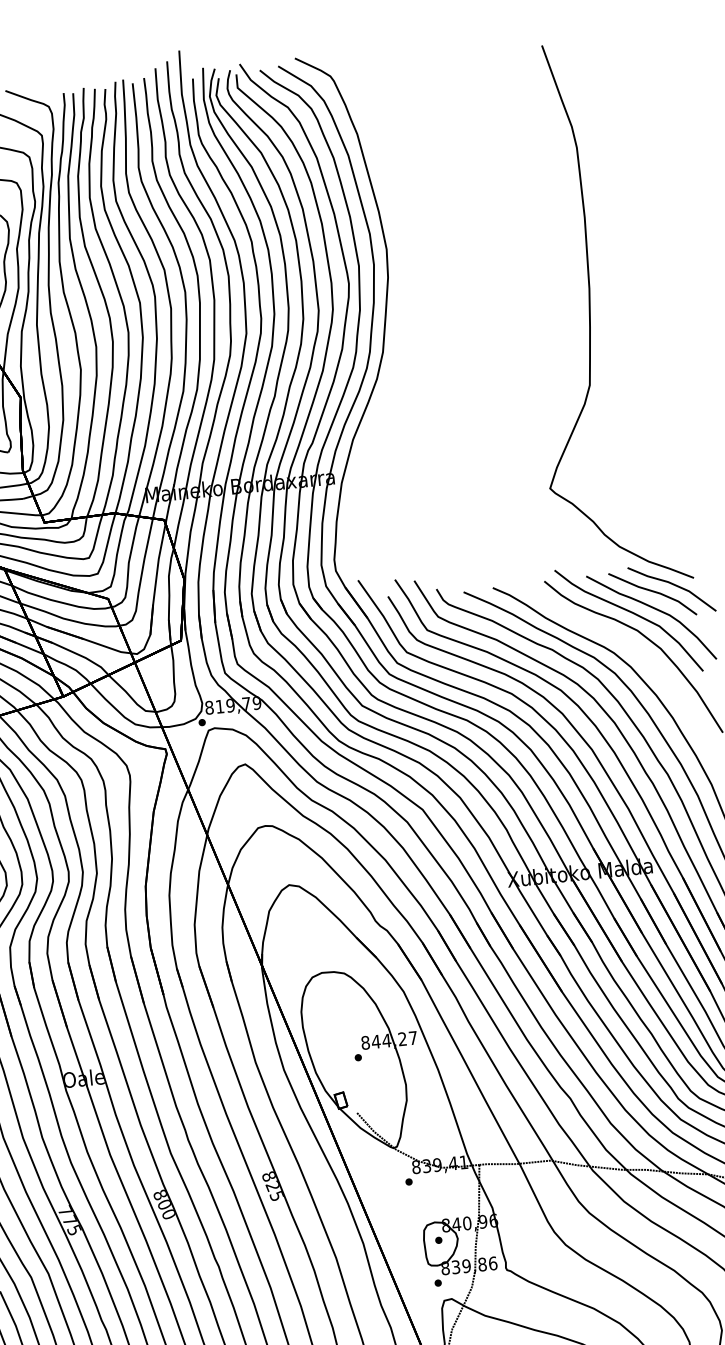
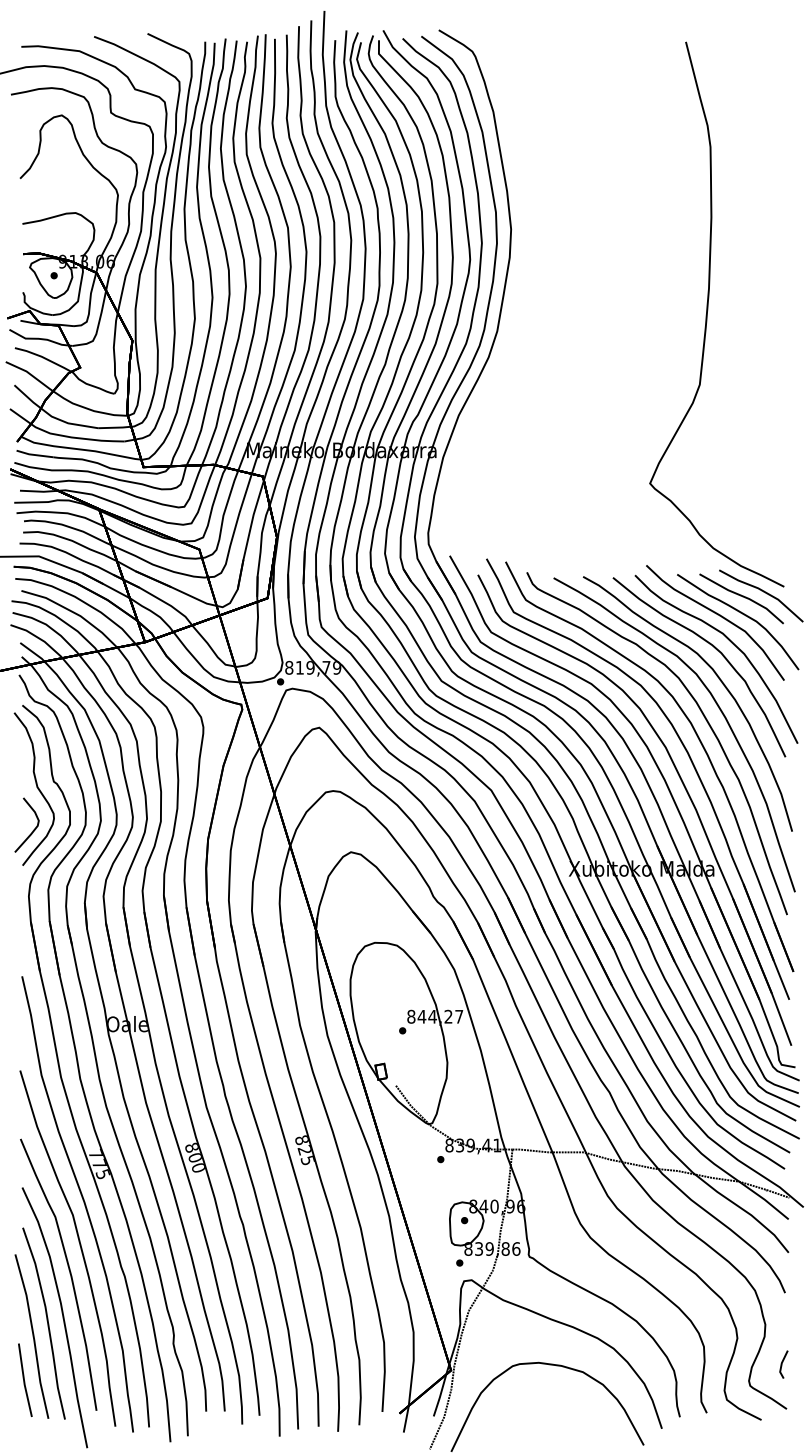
part: (632, 648) -> (716, 650), added

